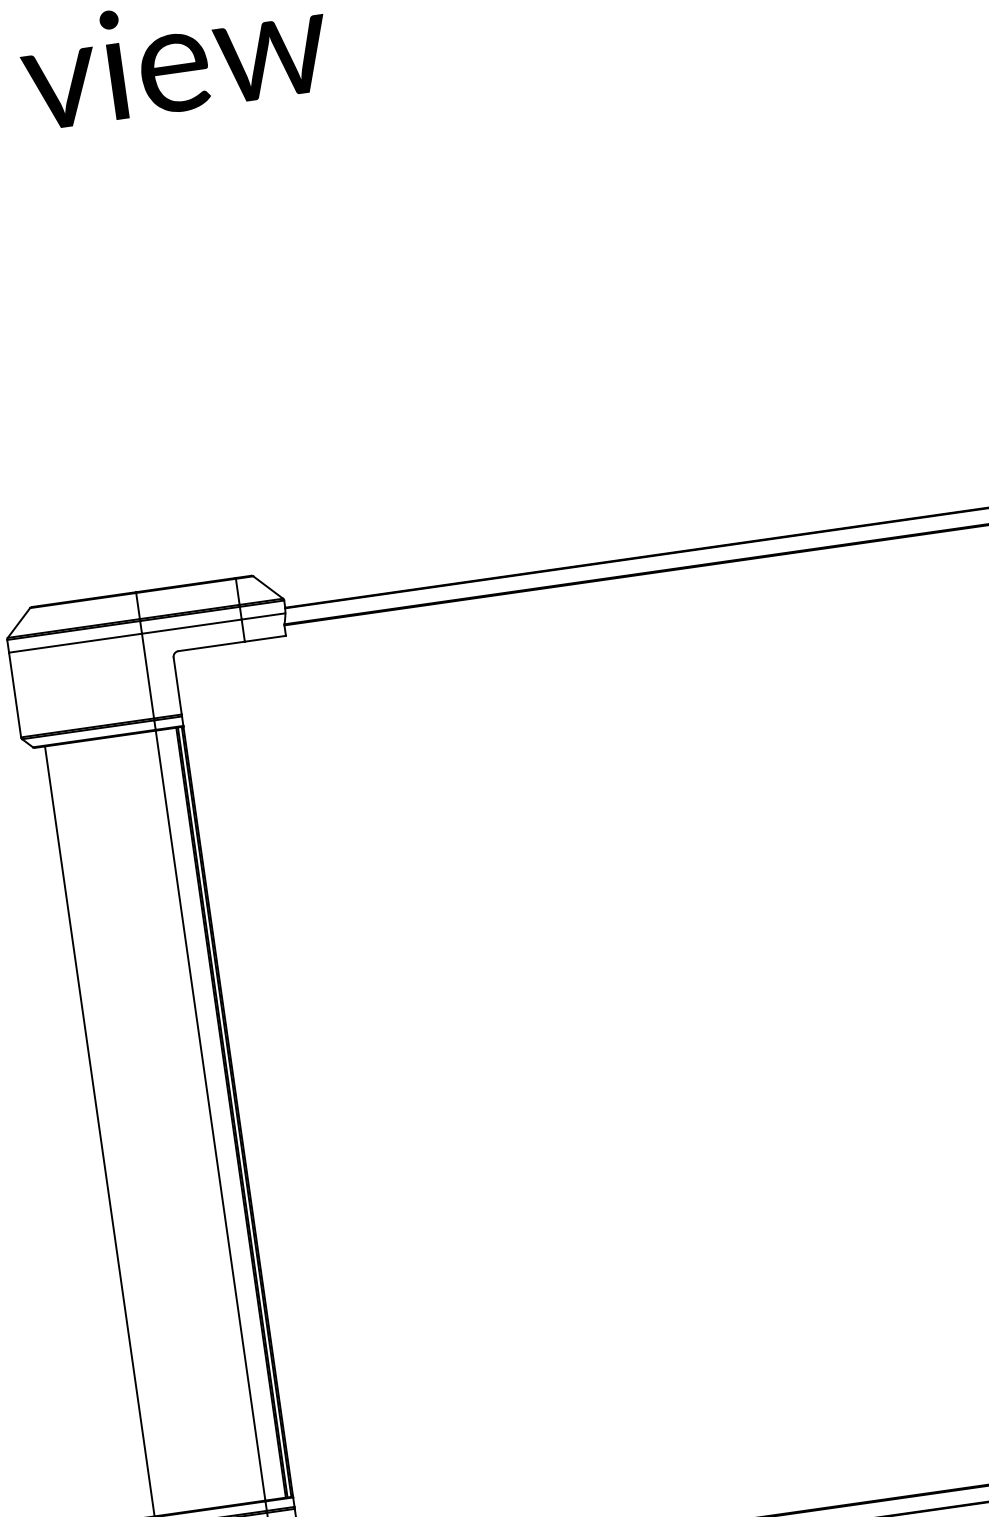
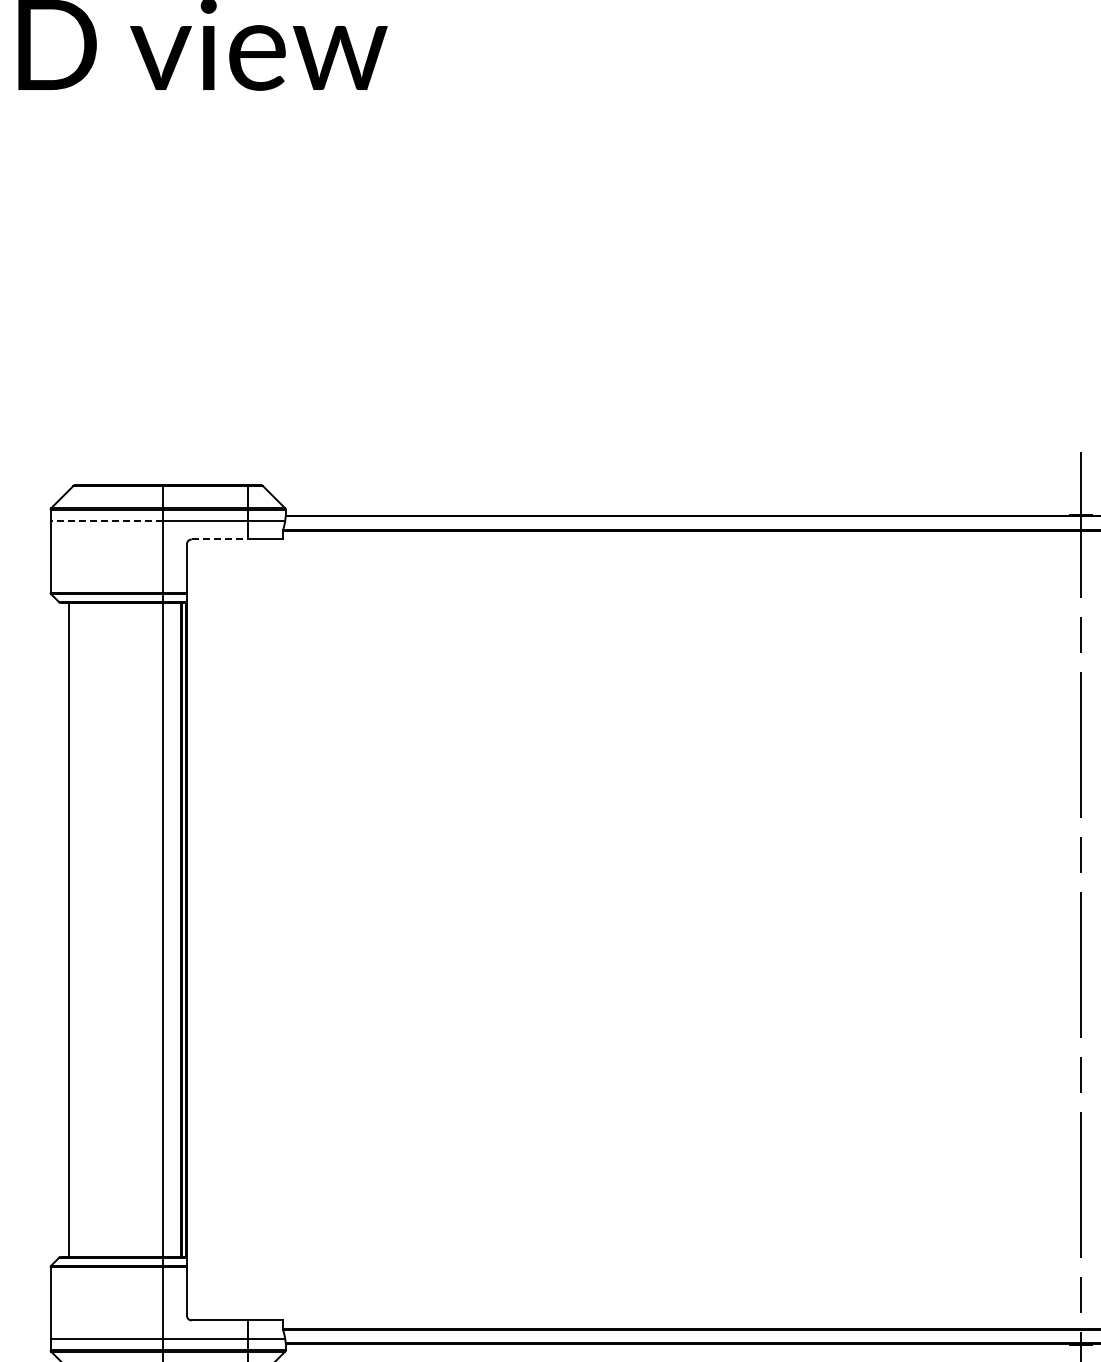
line: (74, 643) -> (106, 520), solid -> dashed
line: (212, 646) -> (220, 539), solid -> dashed

